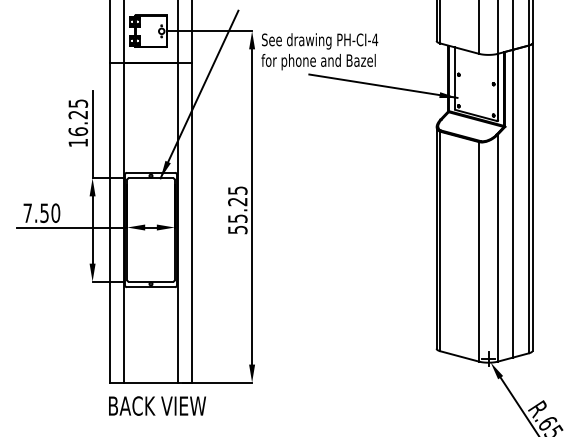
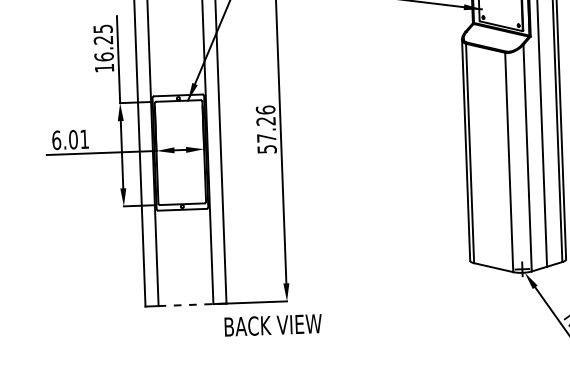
text: (237, 204) -> (265, 123), 55.25 -> 57.26
text: (41, 213) -> (70, 140), 7.50 -> 6.01
line: (151, 382) -> (186, 304), solid -> dashed
text: (157, 405) -> (273, 324), moved

